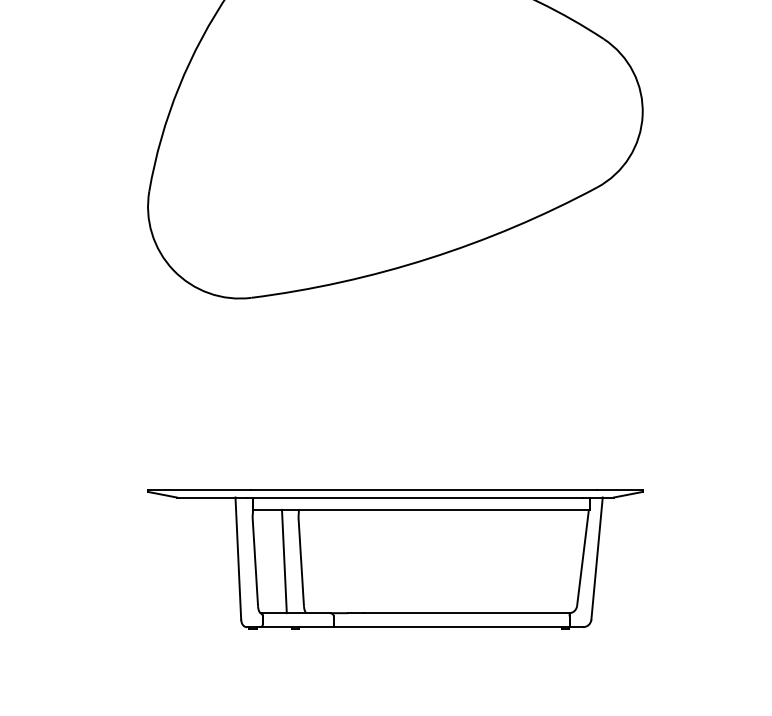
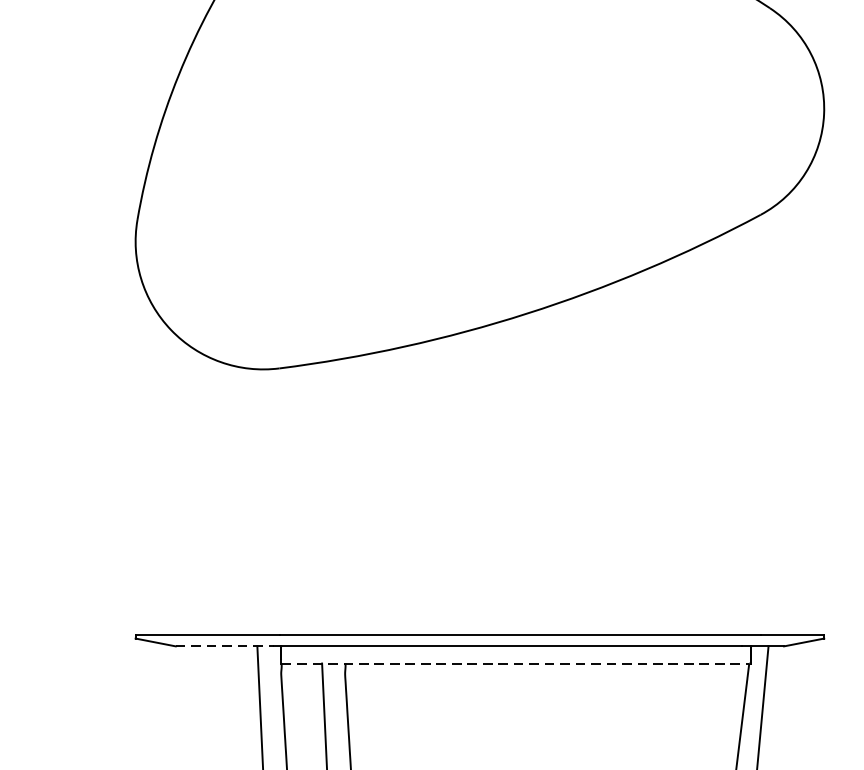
line: (212, 497) -> (225, 646), solid -> dashed
line: (420, 509) -> (514, 663), solid -> dashed

